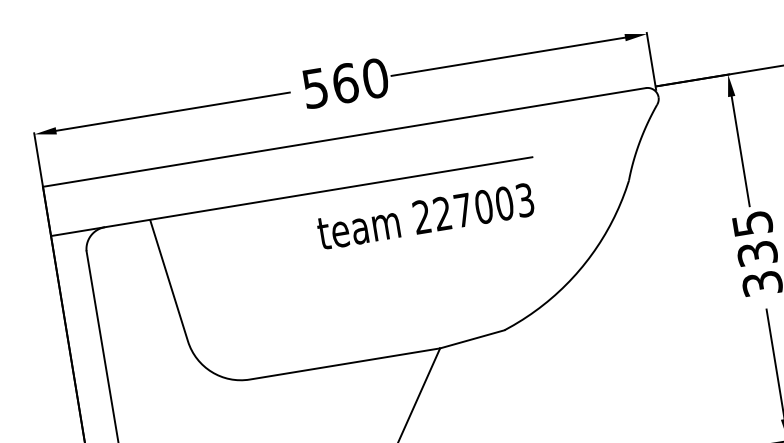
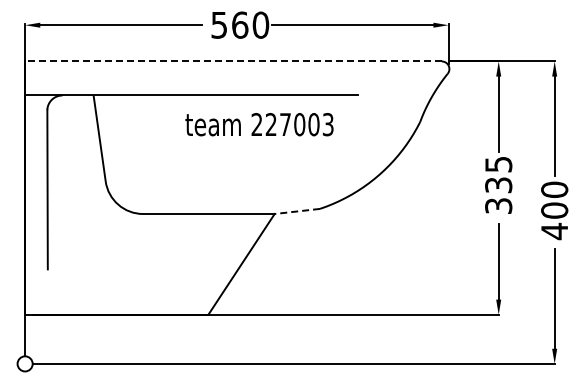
line: (343, 137) -> (232, 61), solid -> dashed
text: (425, 216) -> (259, 124), moved
line: (472, 339) -> (297, 211), solid -> dashed

